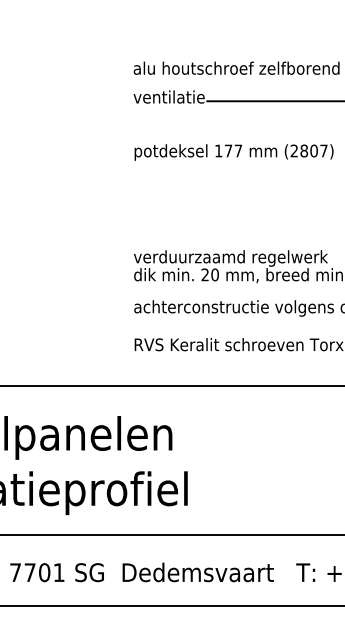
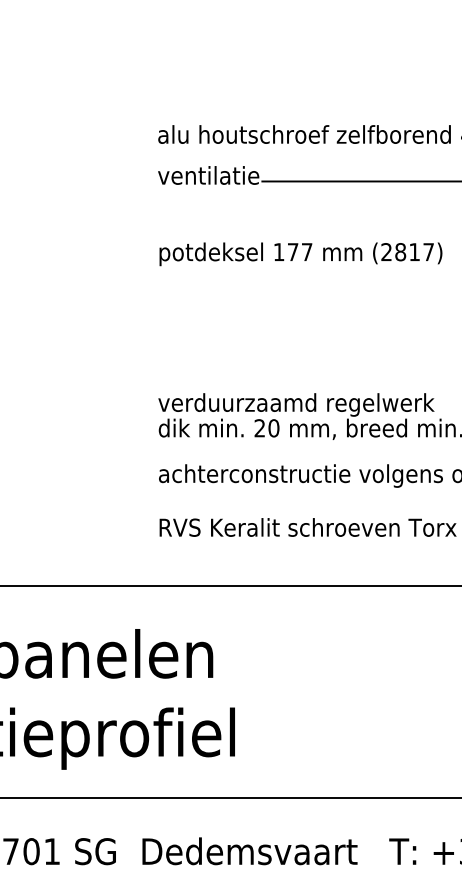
text: (313, 150) -> (413, 251), (2807) -> (2817)

